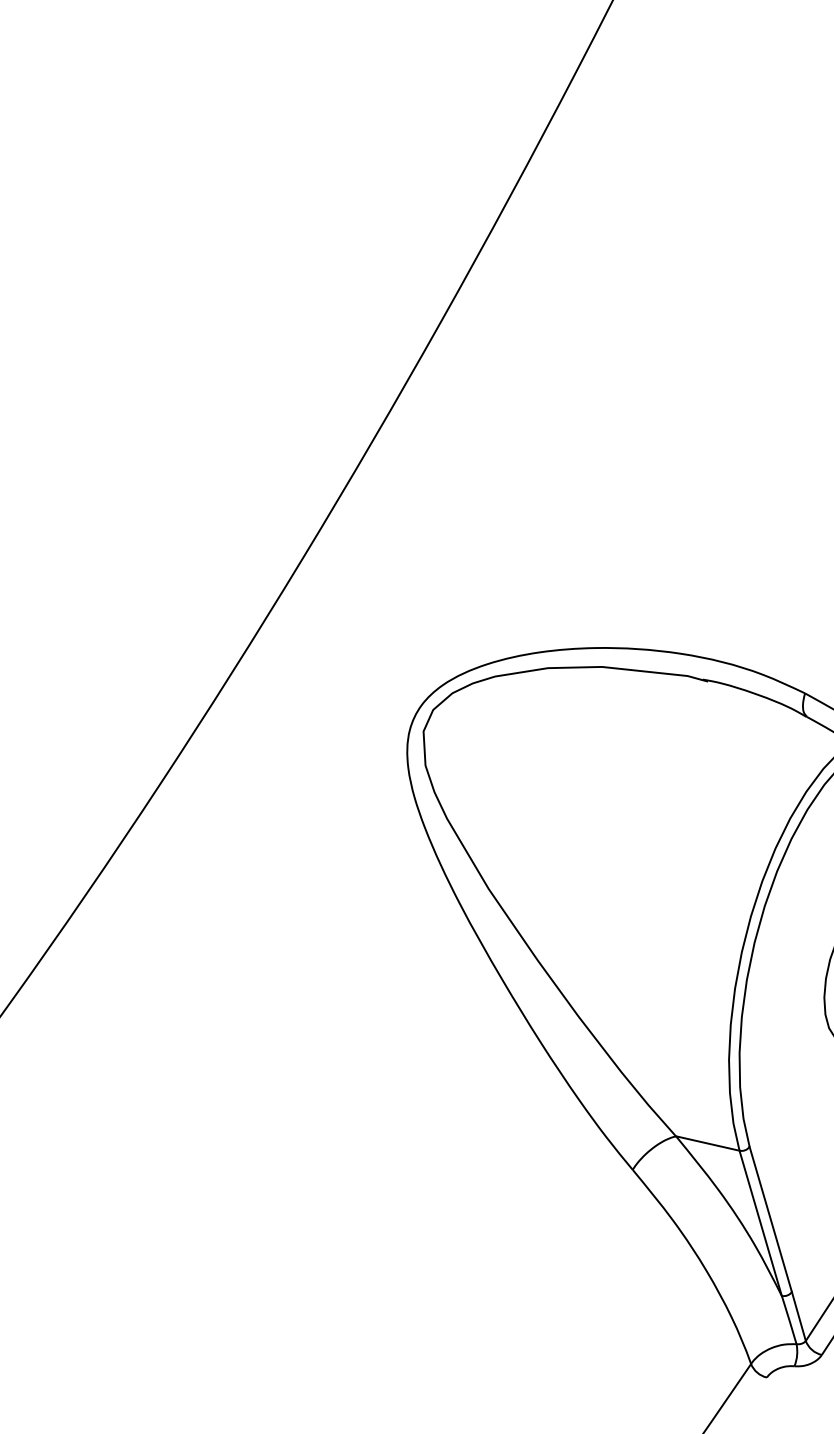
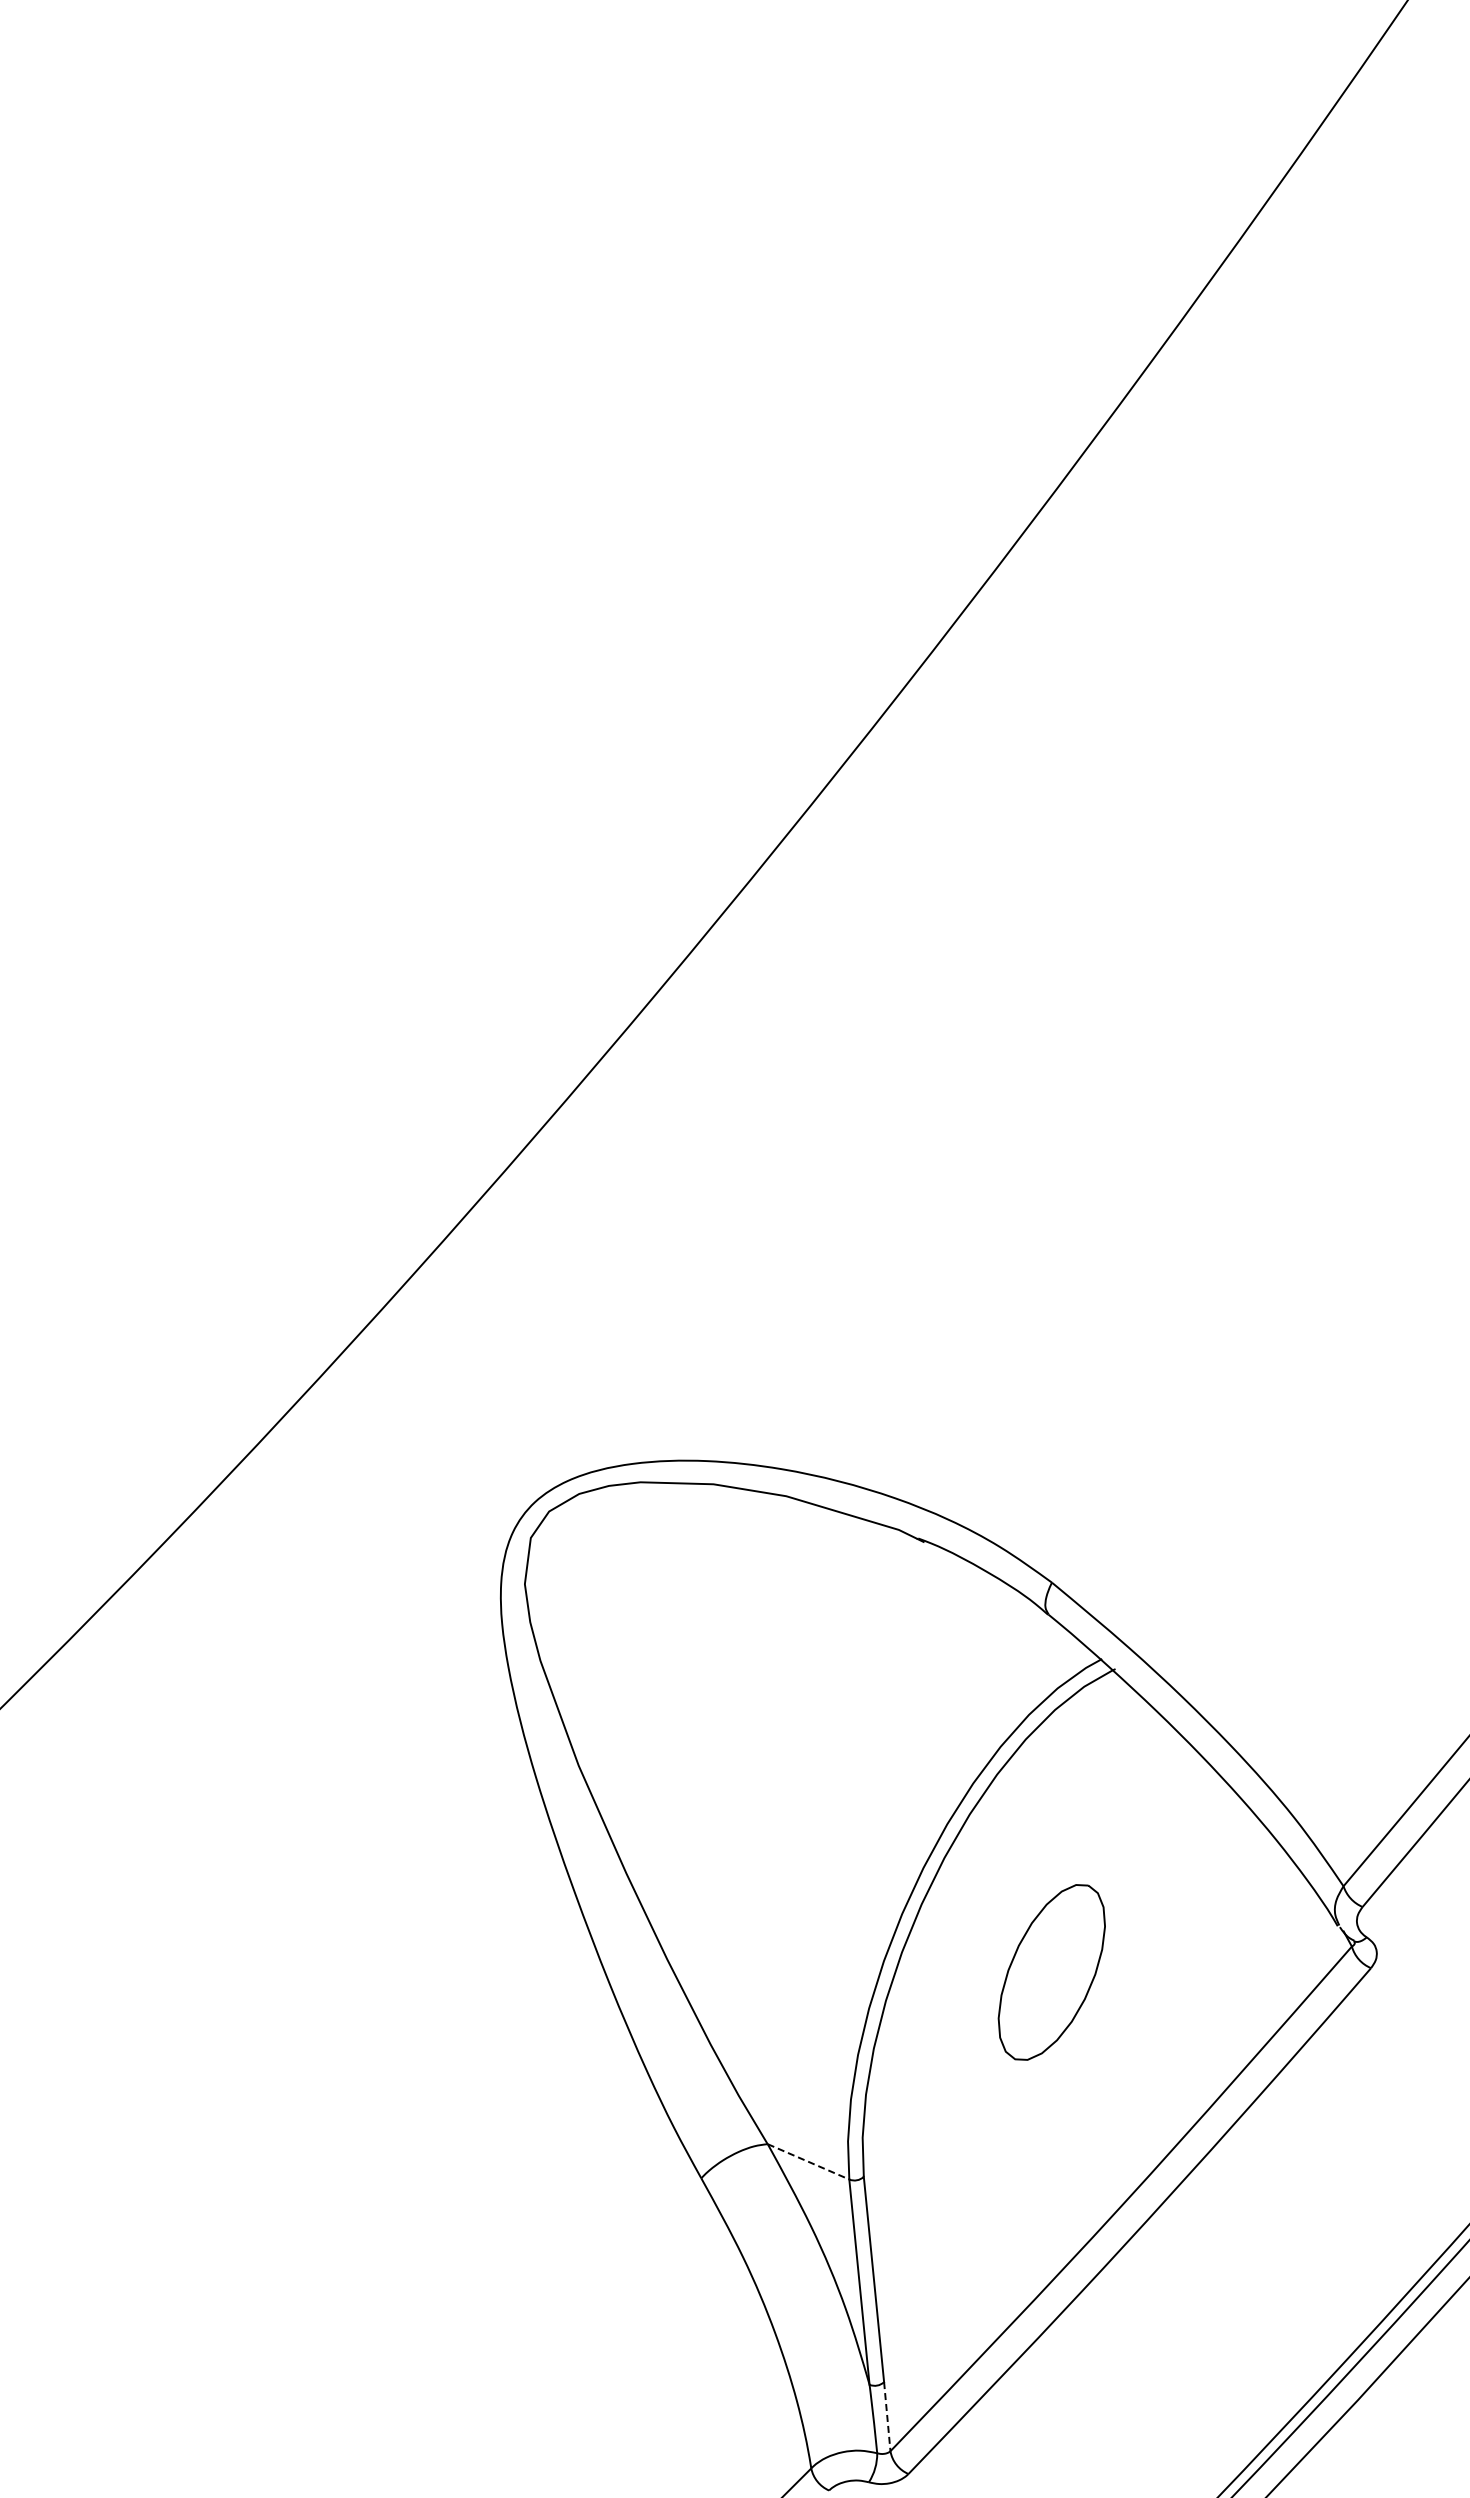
line: (708, 1143) -> (809, 2162), solid -> dashed
line: (799, 1316) -> (887, 2416), solid -> dashed

